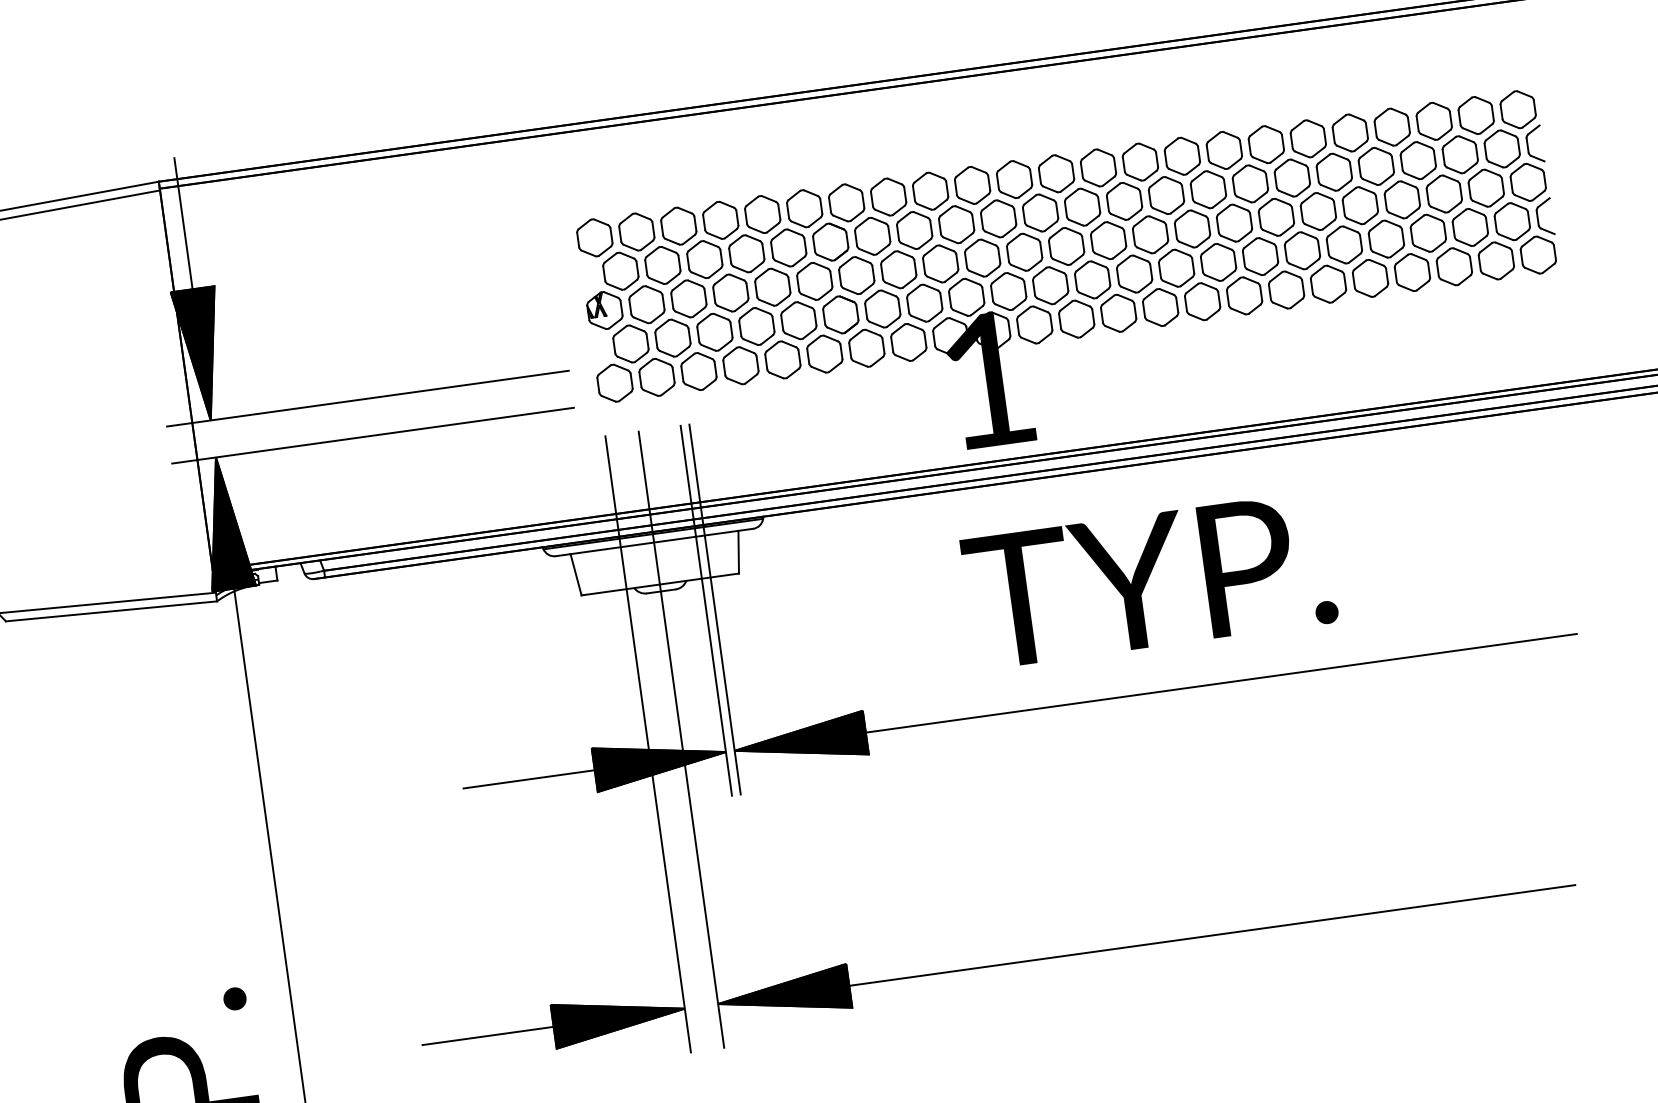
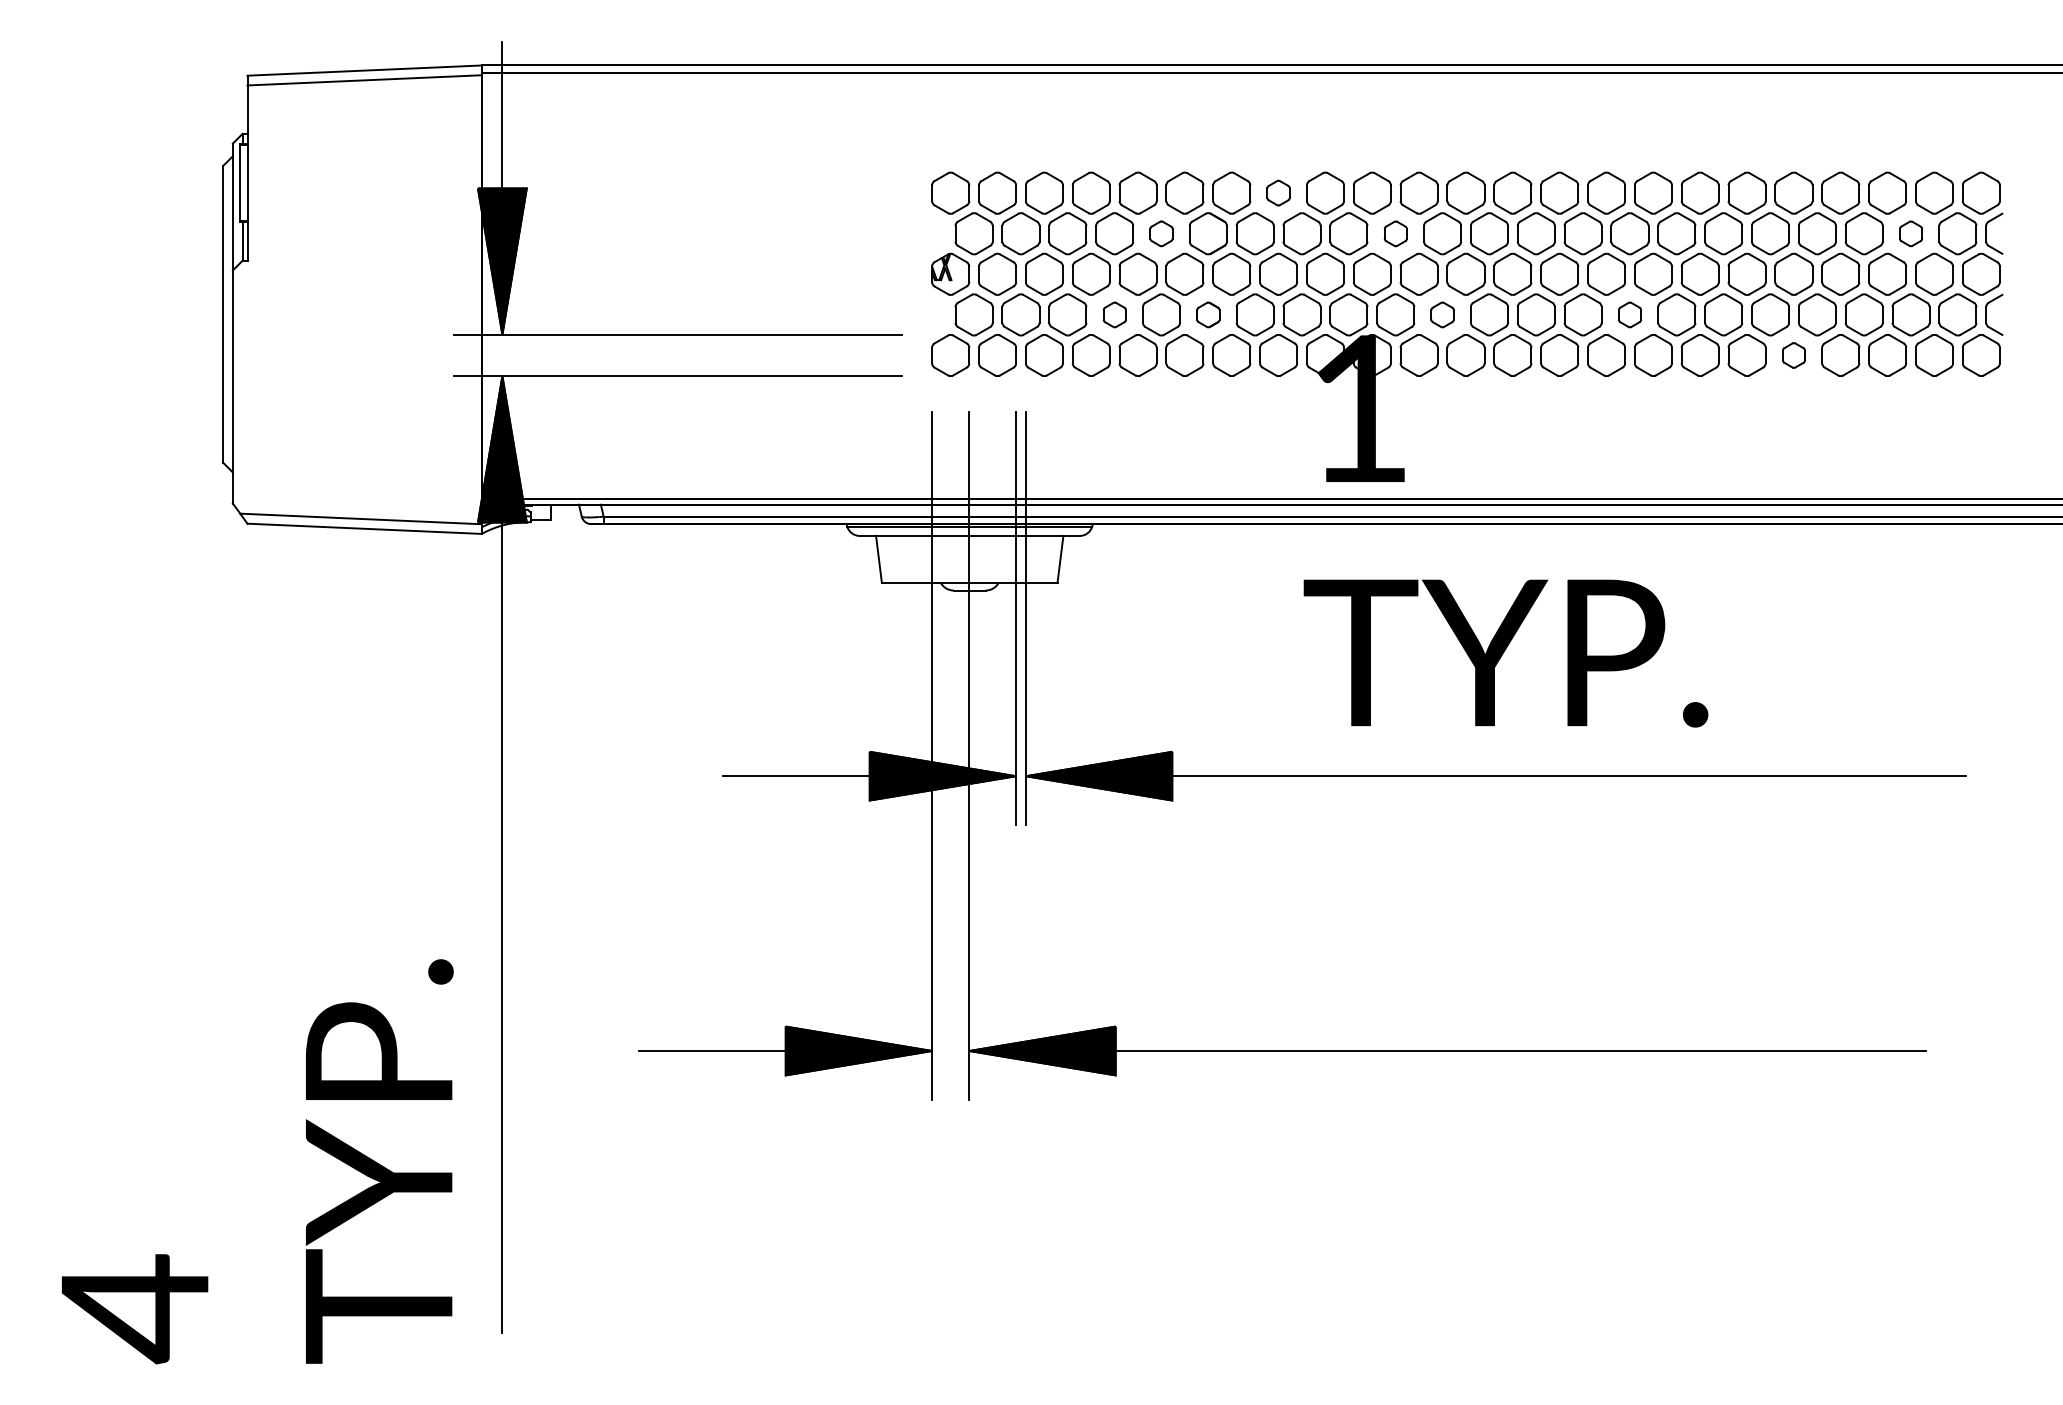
part: (1459, 154) -> (1910, 233), size x0.6
part: (888, 196) -> (1278, 192), size x0.6
part: (998, 218) -> (1395, 233), size x0.6
part: (788, 247) -> (1161, 233), size x0.6
part: (1218, 262) -> (1629, 314), size x0.6
part: (1370, 278) -> (1793, 355), size x0.6
part: (1050, 285) -> (1442, 314), size x0.6
part: (840, 314) -> (1208, 314), size x0.6
part: (756, 326) -> (1114, 314), size x0.6

